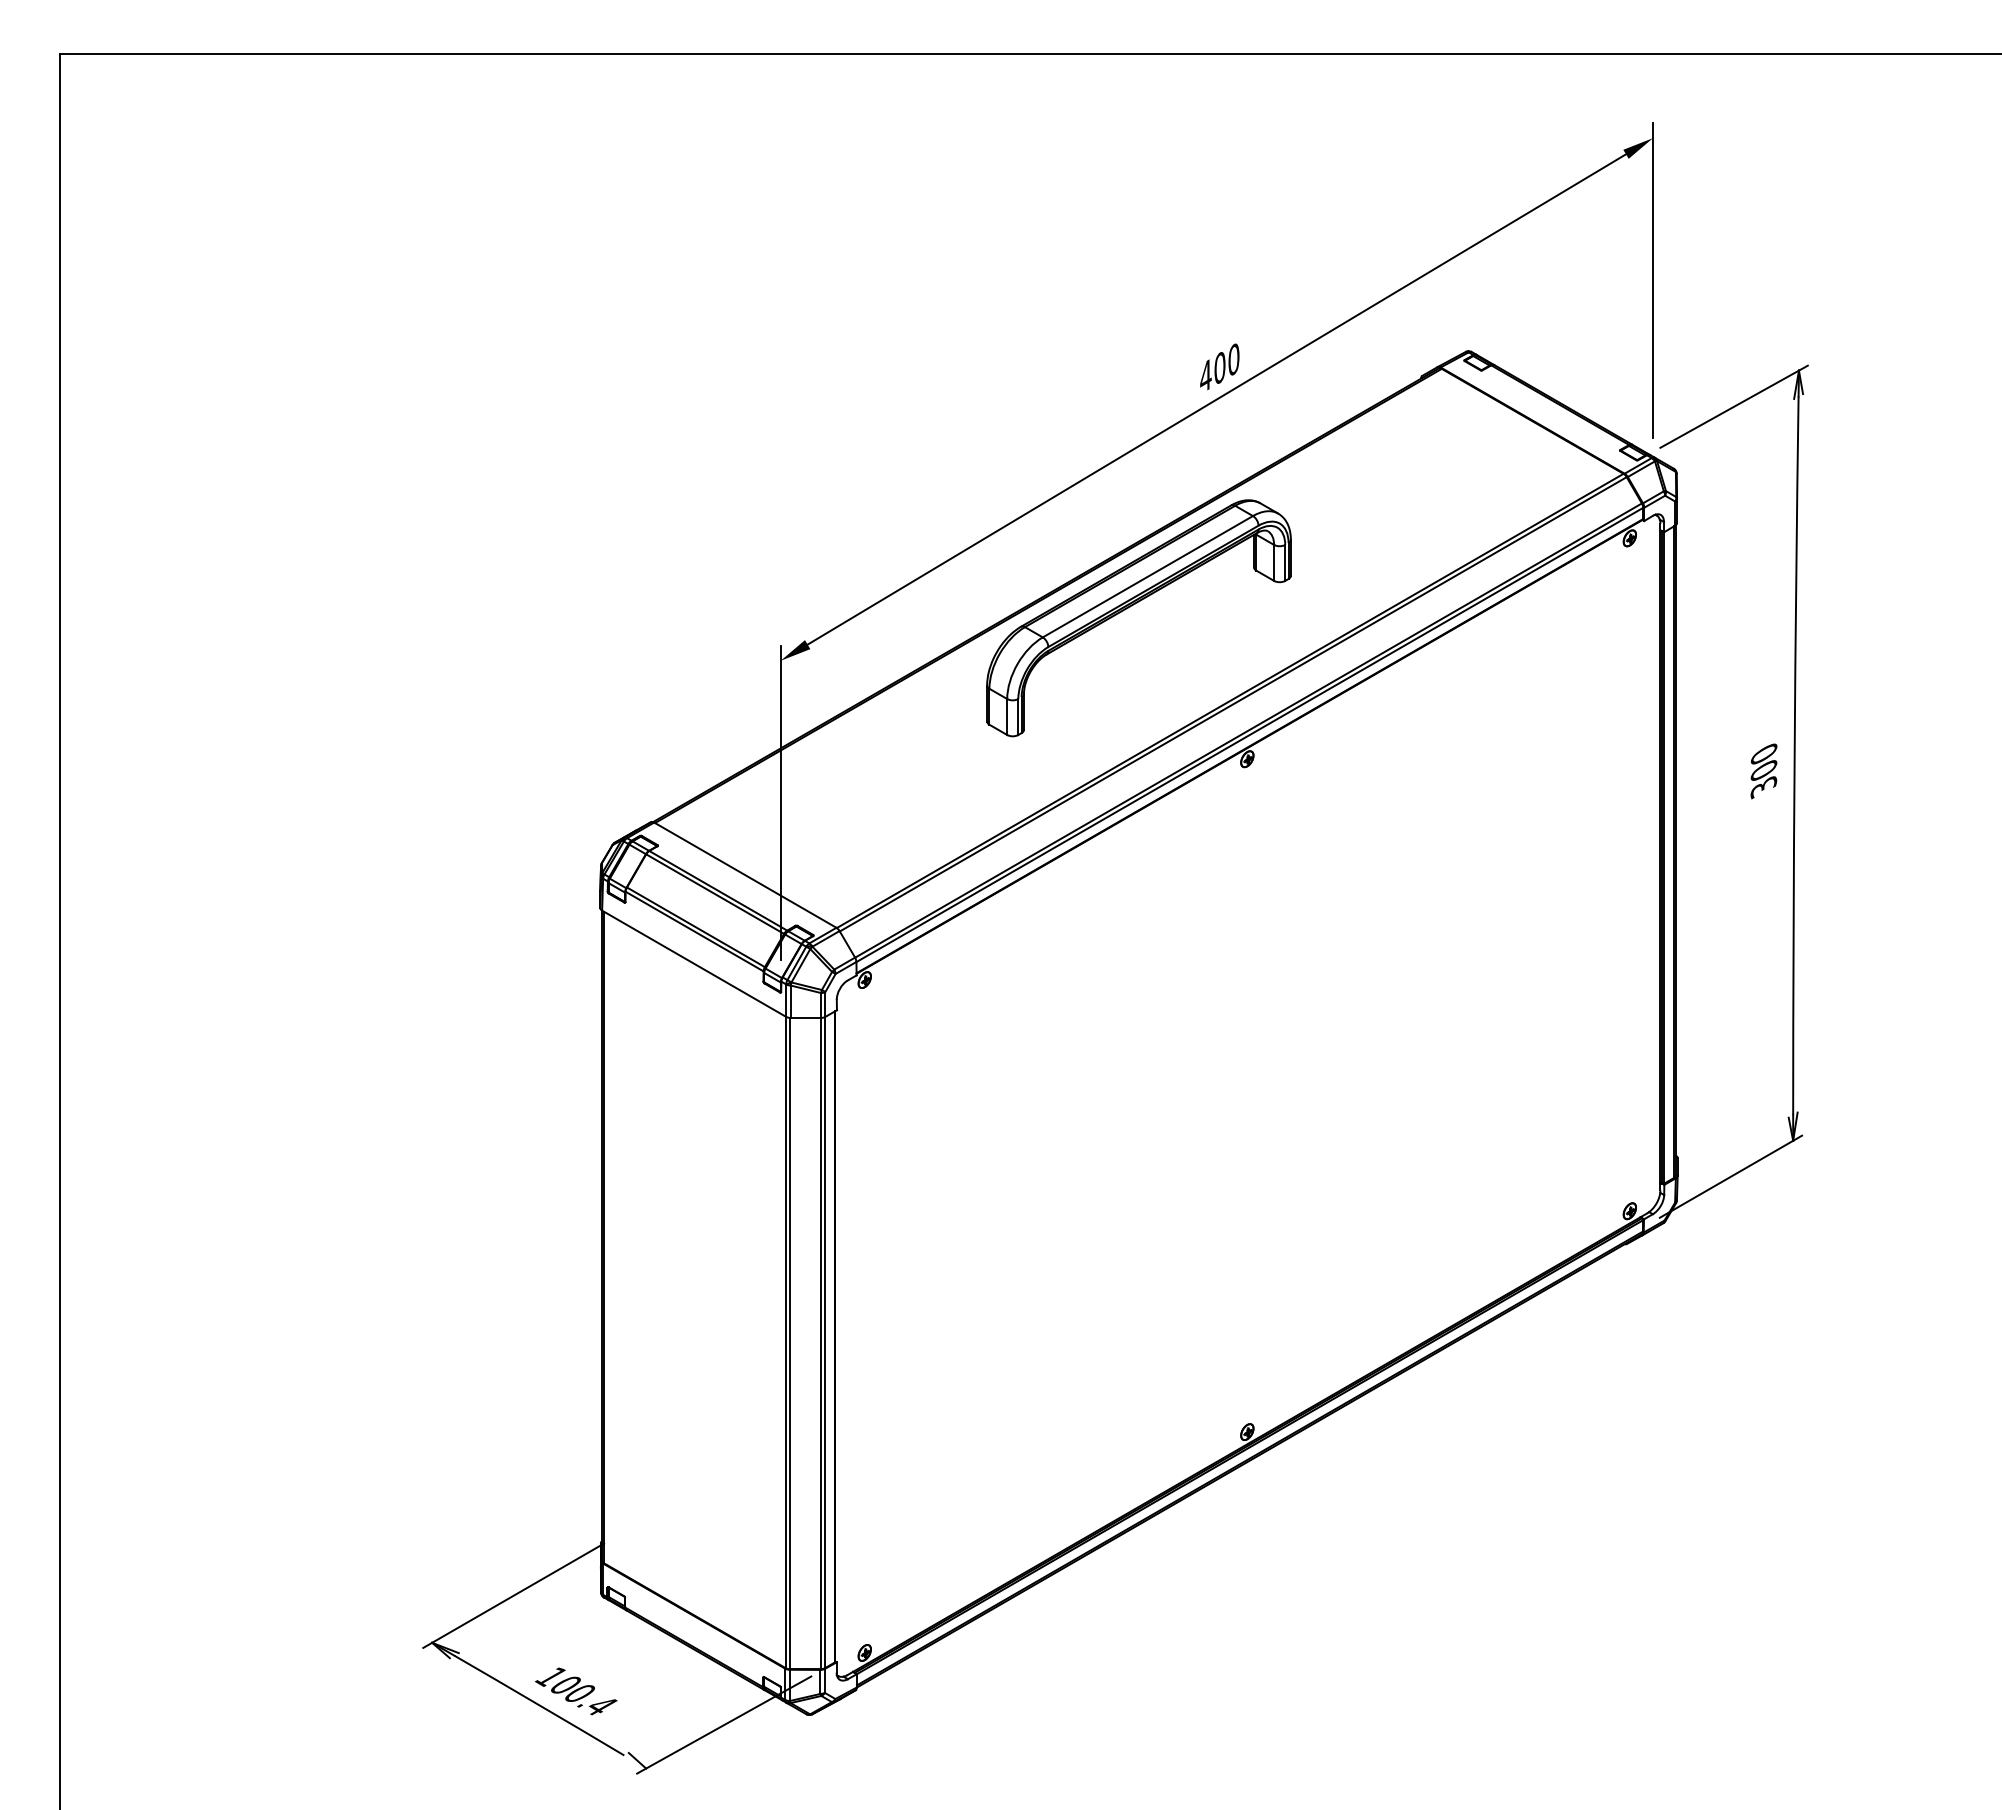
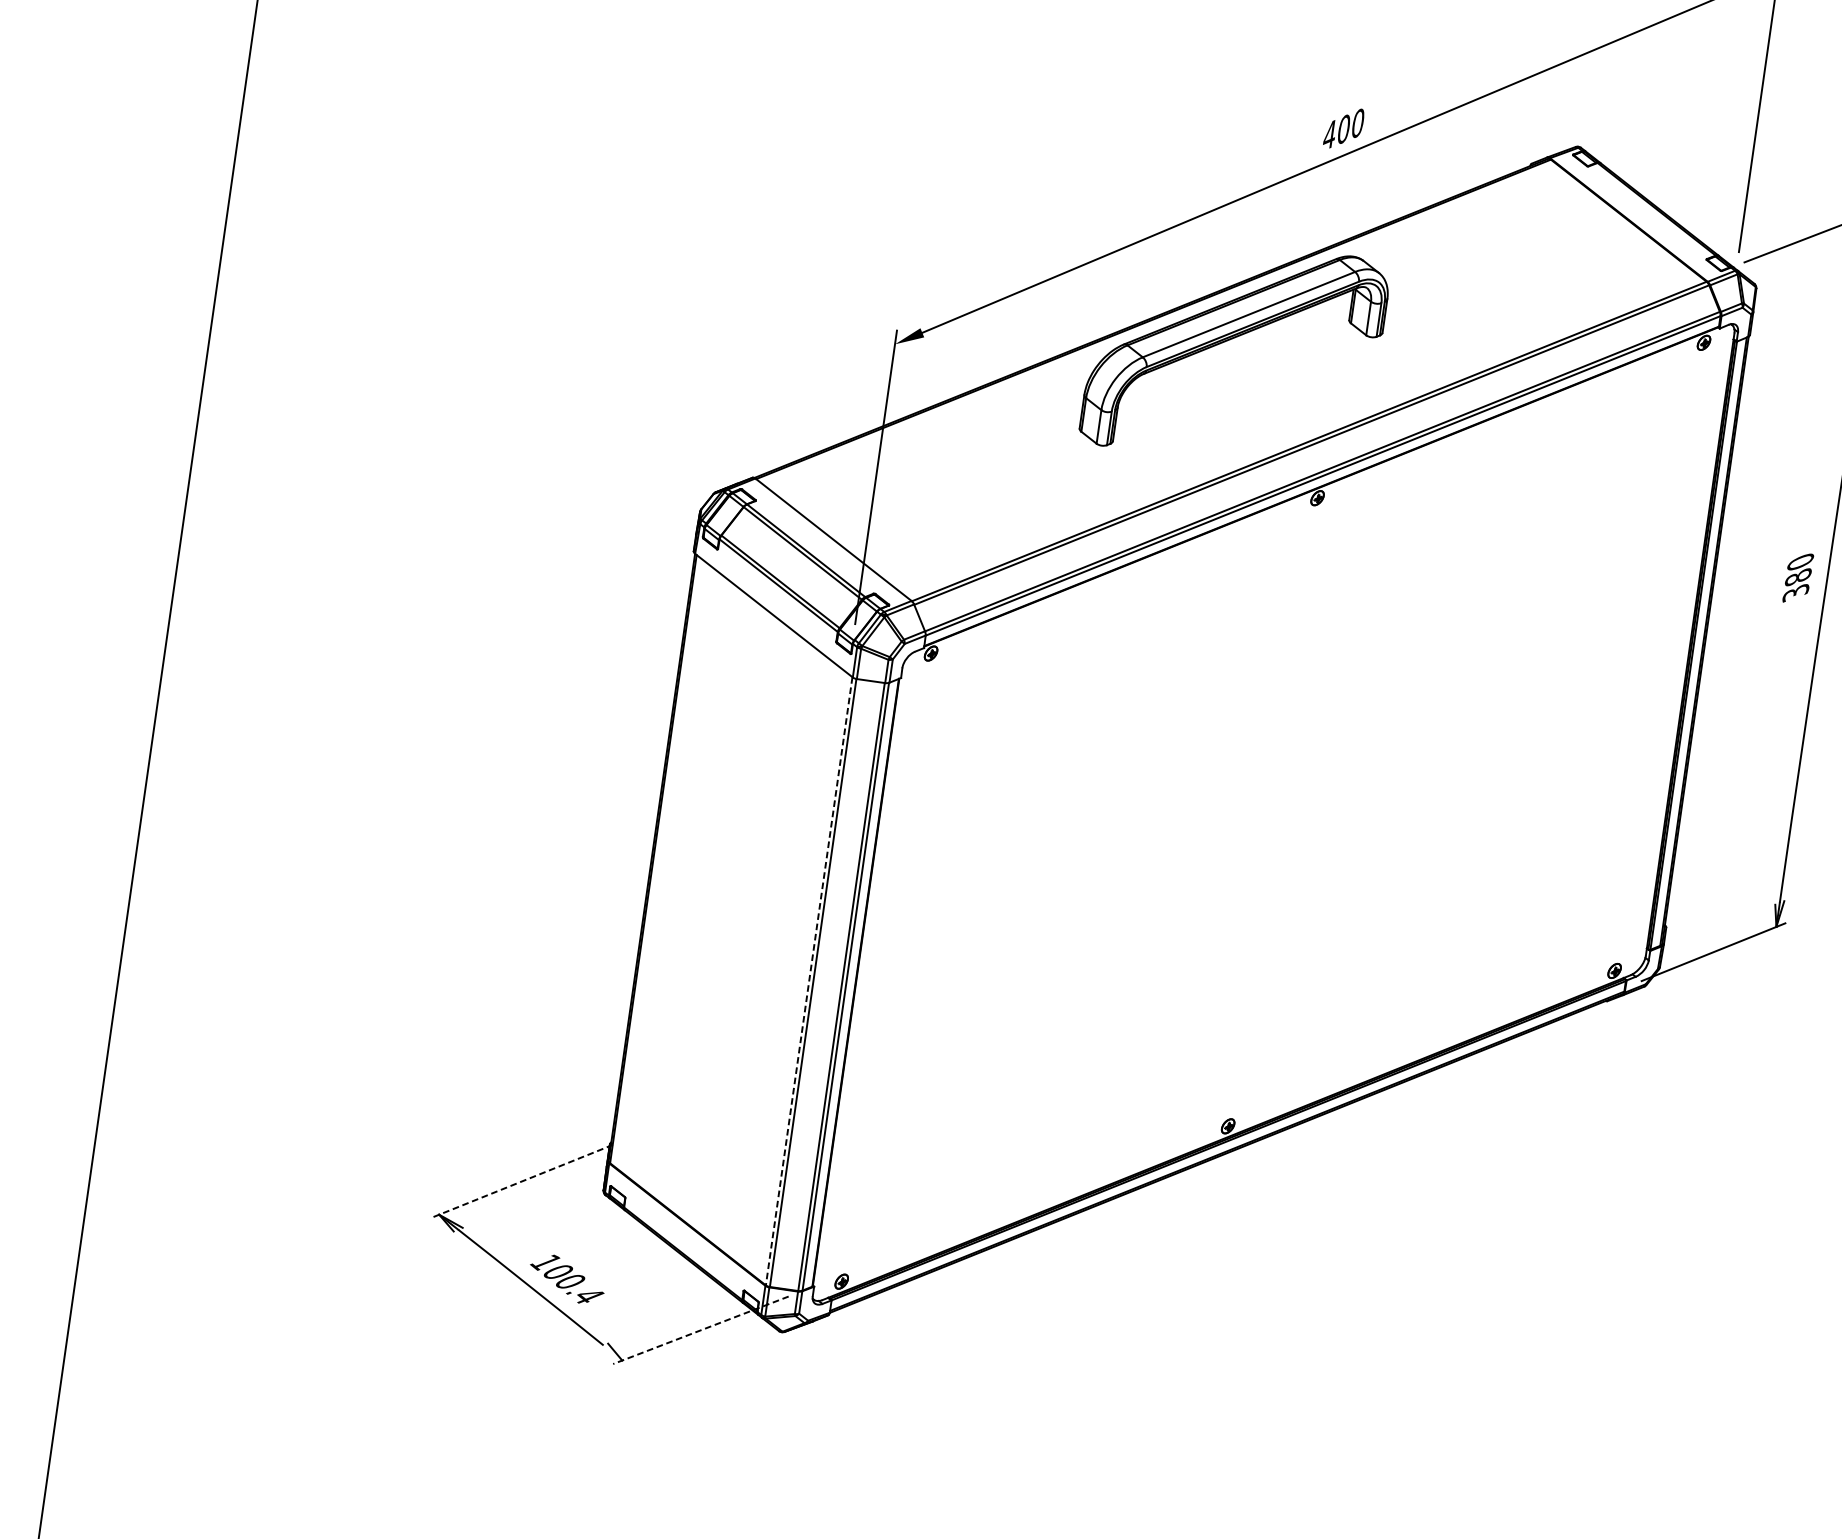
text: (1764, 770) -> (1798, 577), 300 -> 380
line: (785, 1342) -> (808, 981), solid -> dashed
line: (513, 1596) -> (521, 1182), solid -> dashed
line: (724, 1725) -> (701, 1330), solid -> dashed

